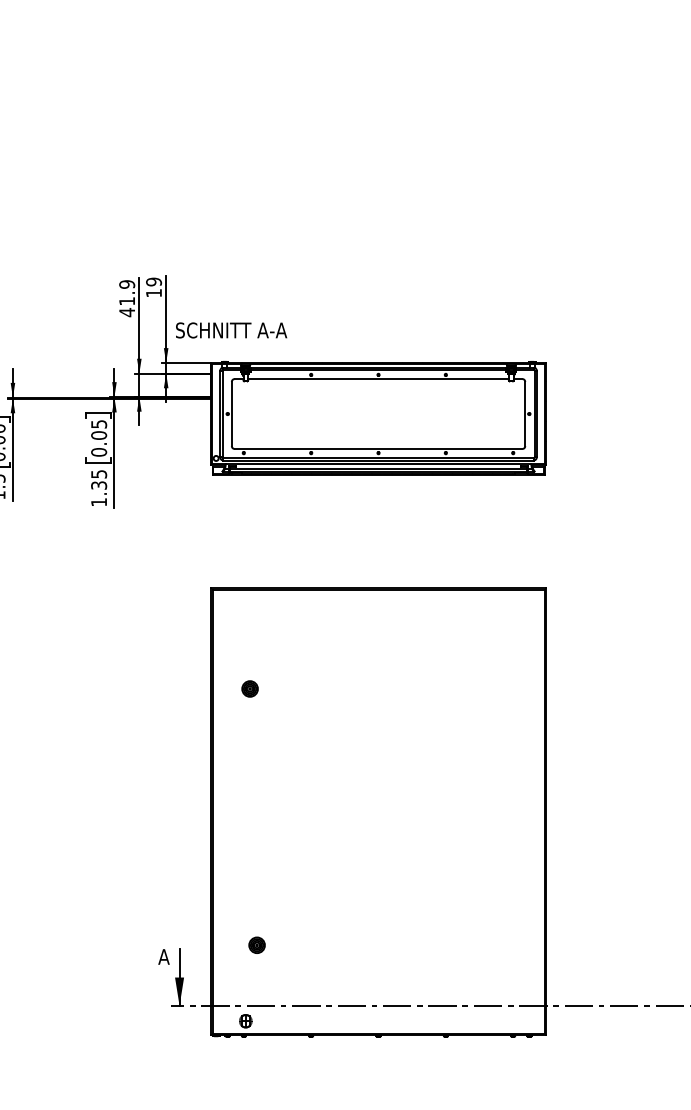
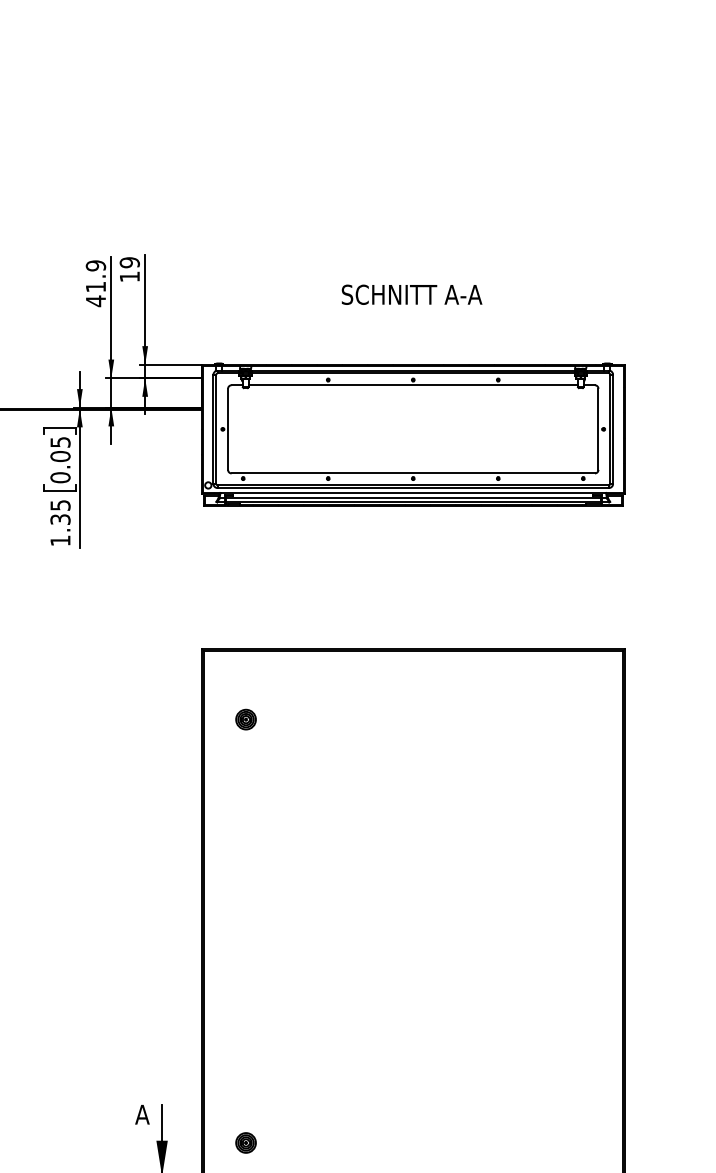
text: (231, 330) -> (411, 294), moved
part: (249, 688) -> (245, 719), moved
part: (256, 944) -> (245, 1141), moved

